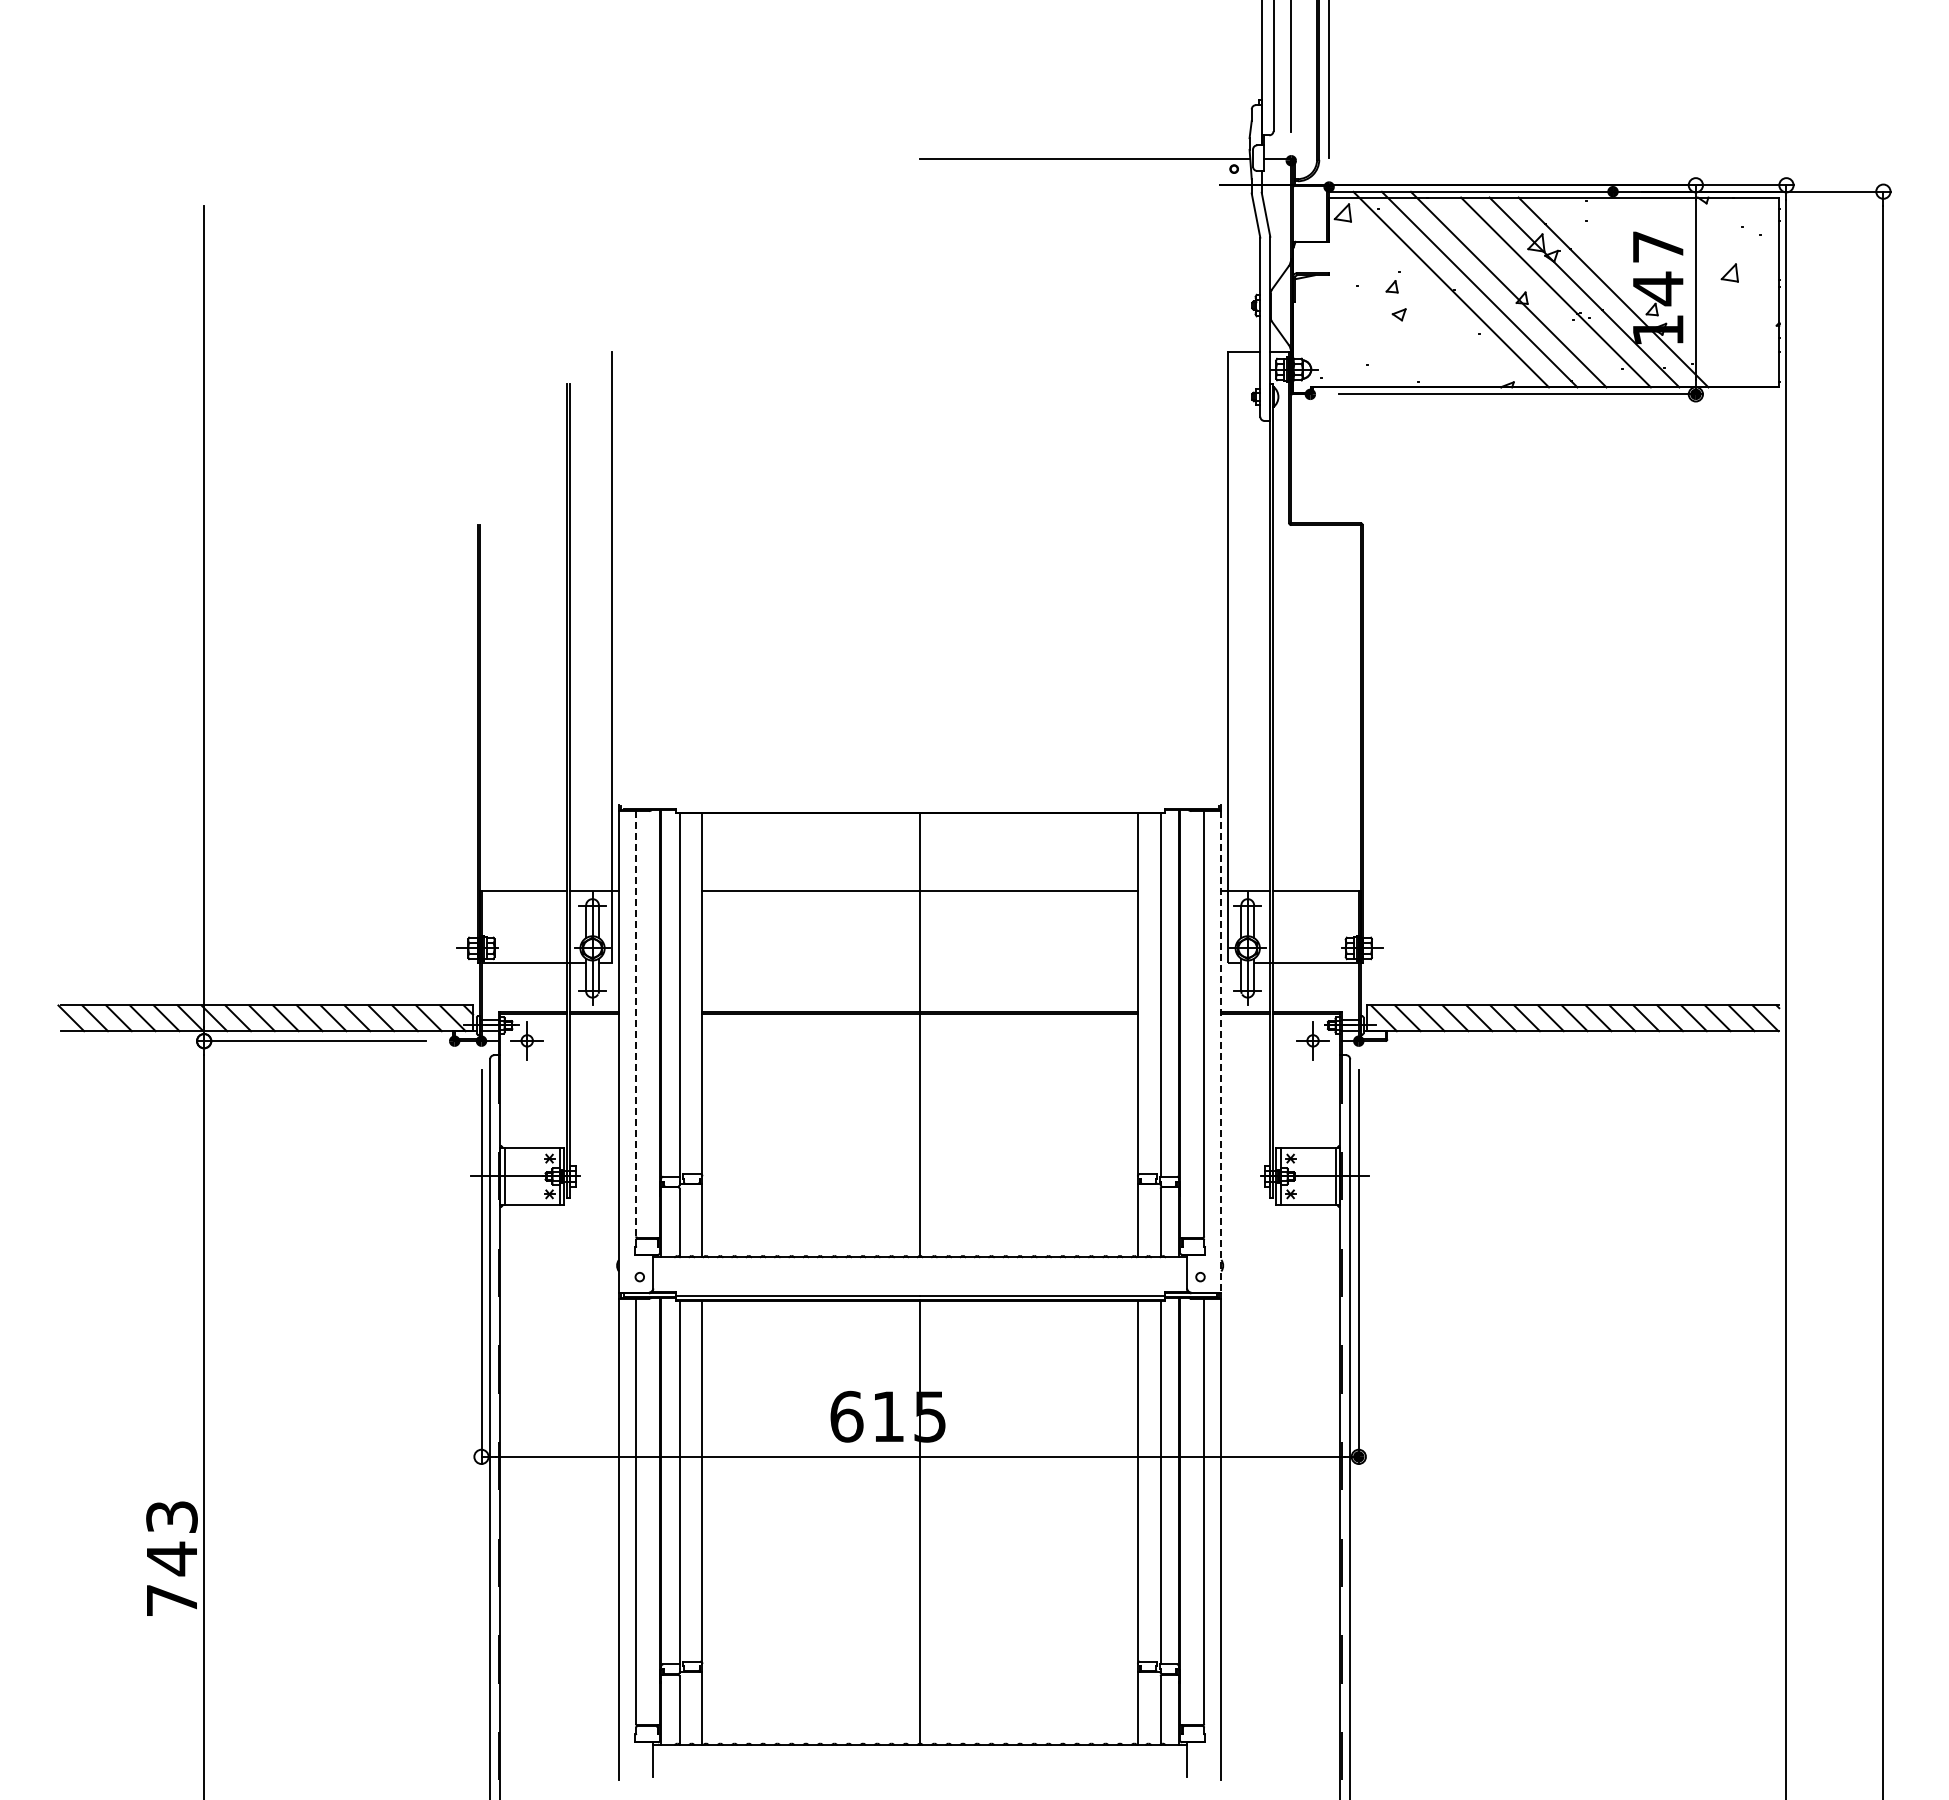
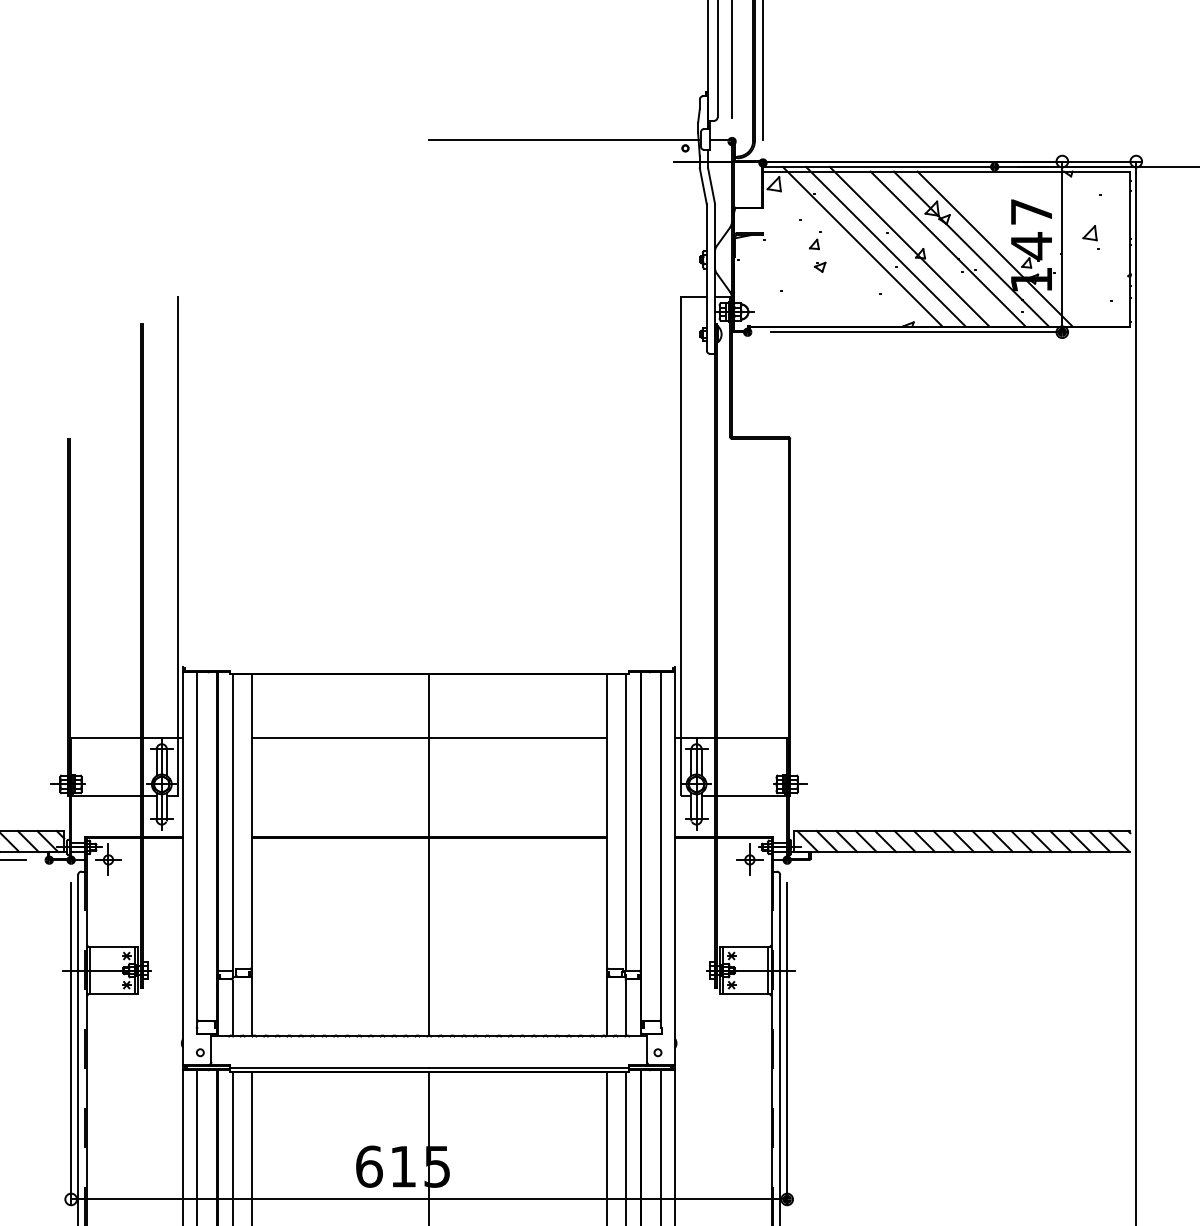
line: (636, 1023) -> (197, 845), dashed -> solid
line: (1221, 1051) -> (675, 868), dashed -> solid

